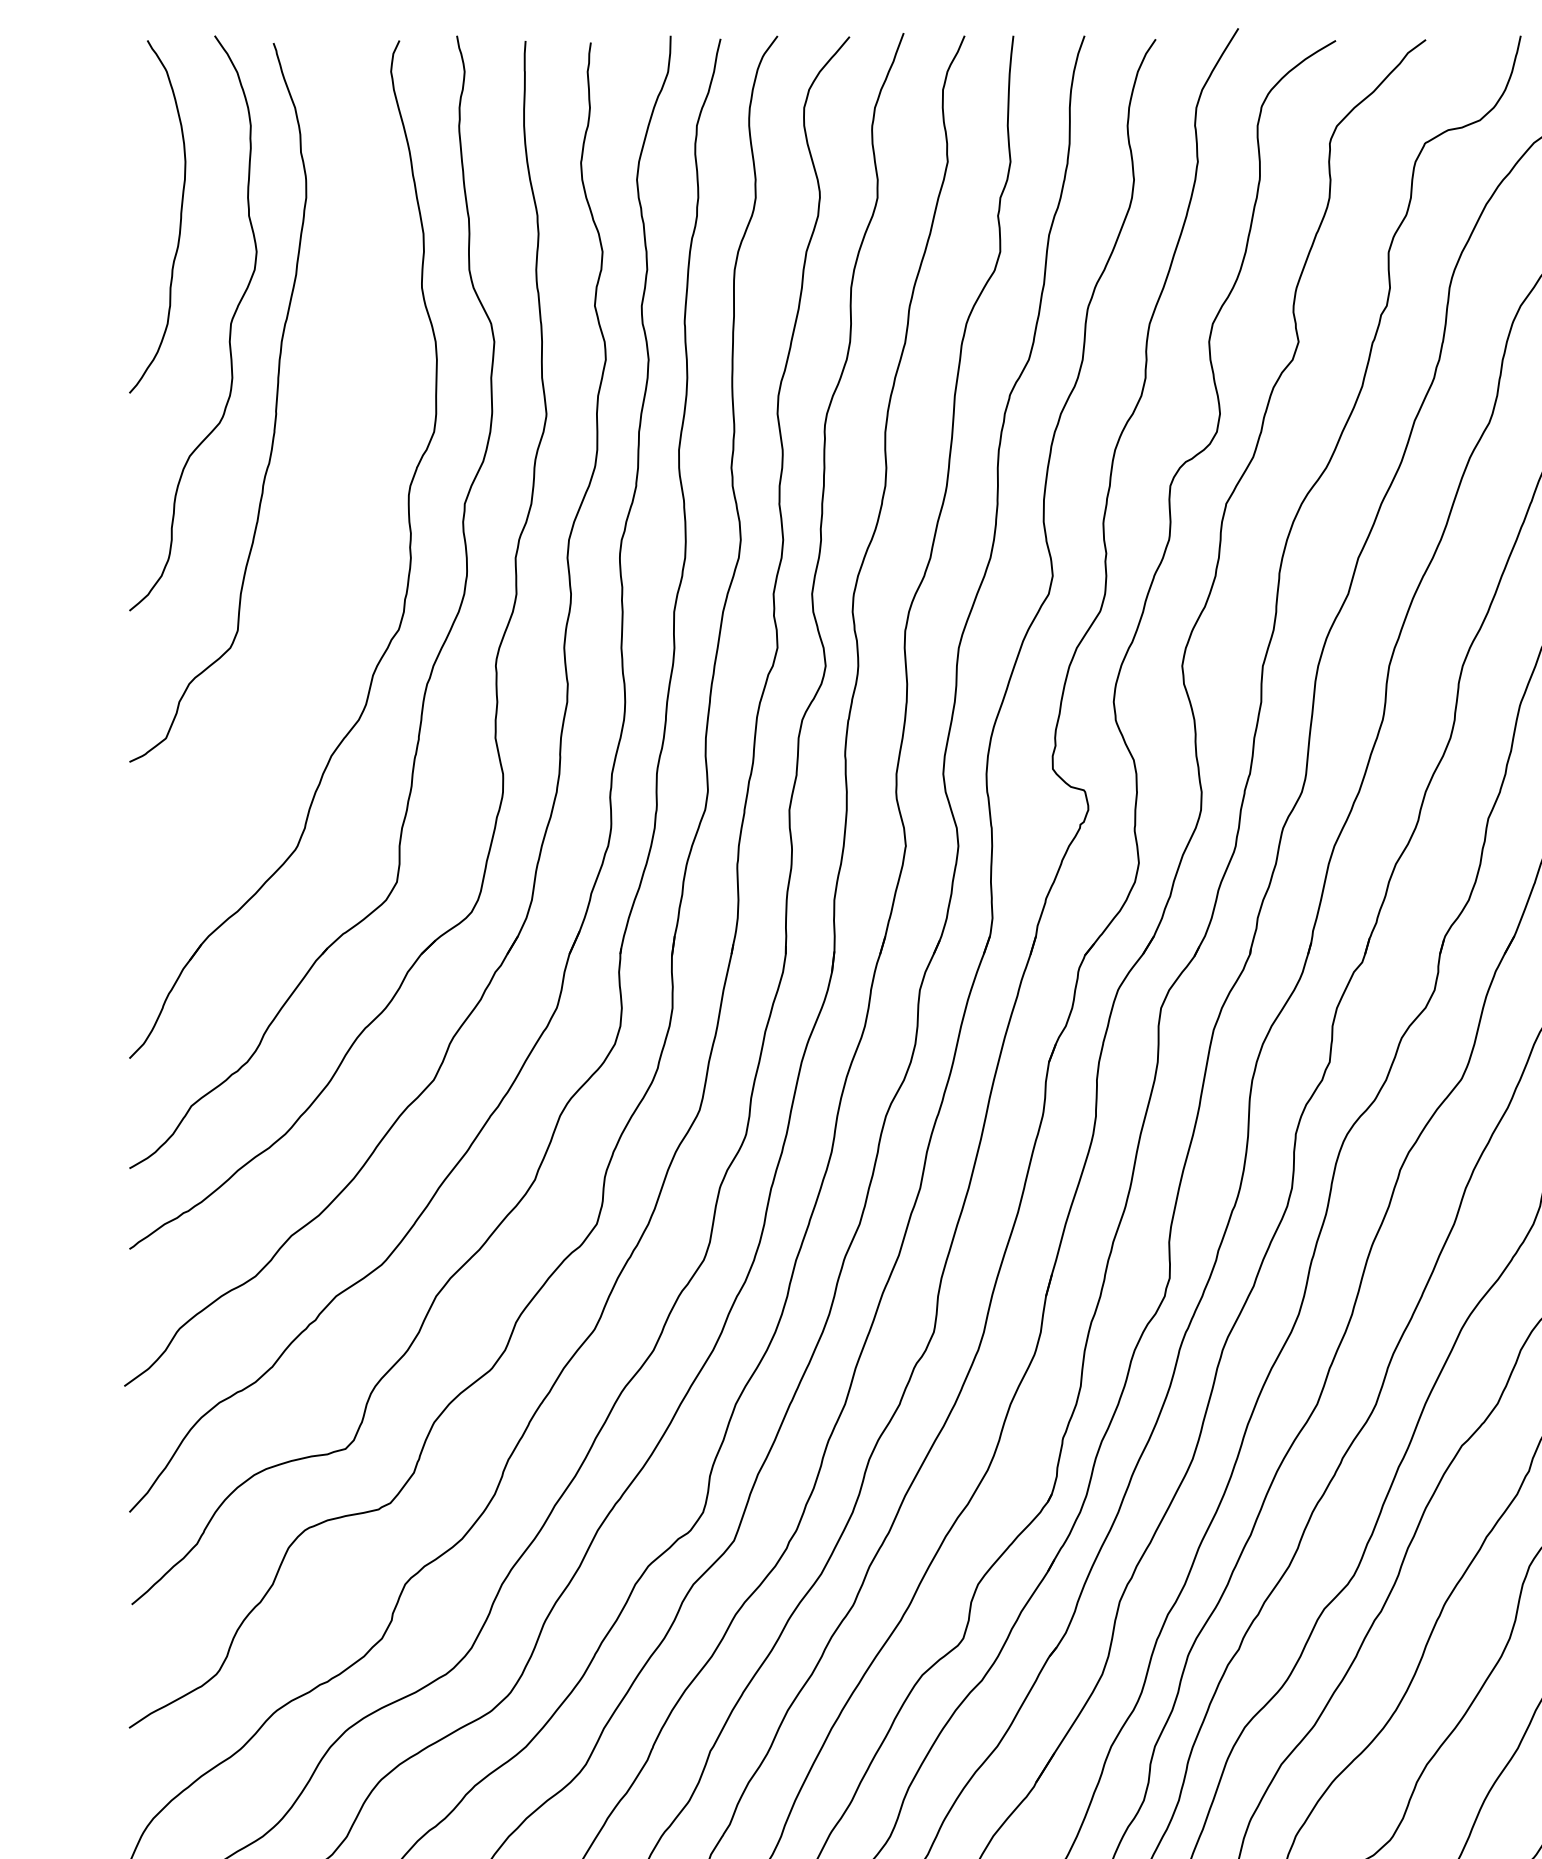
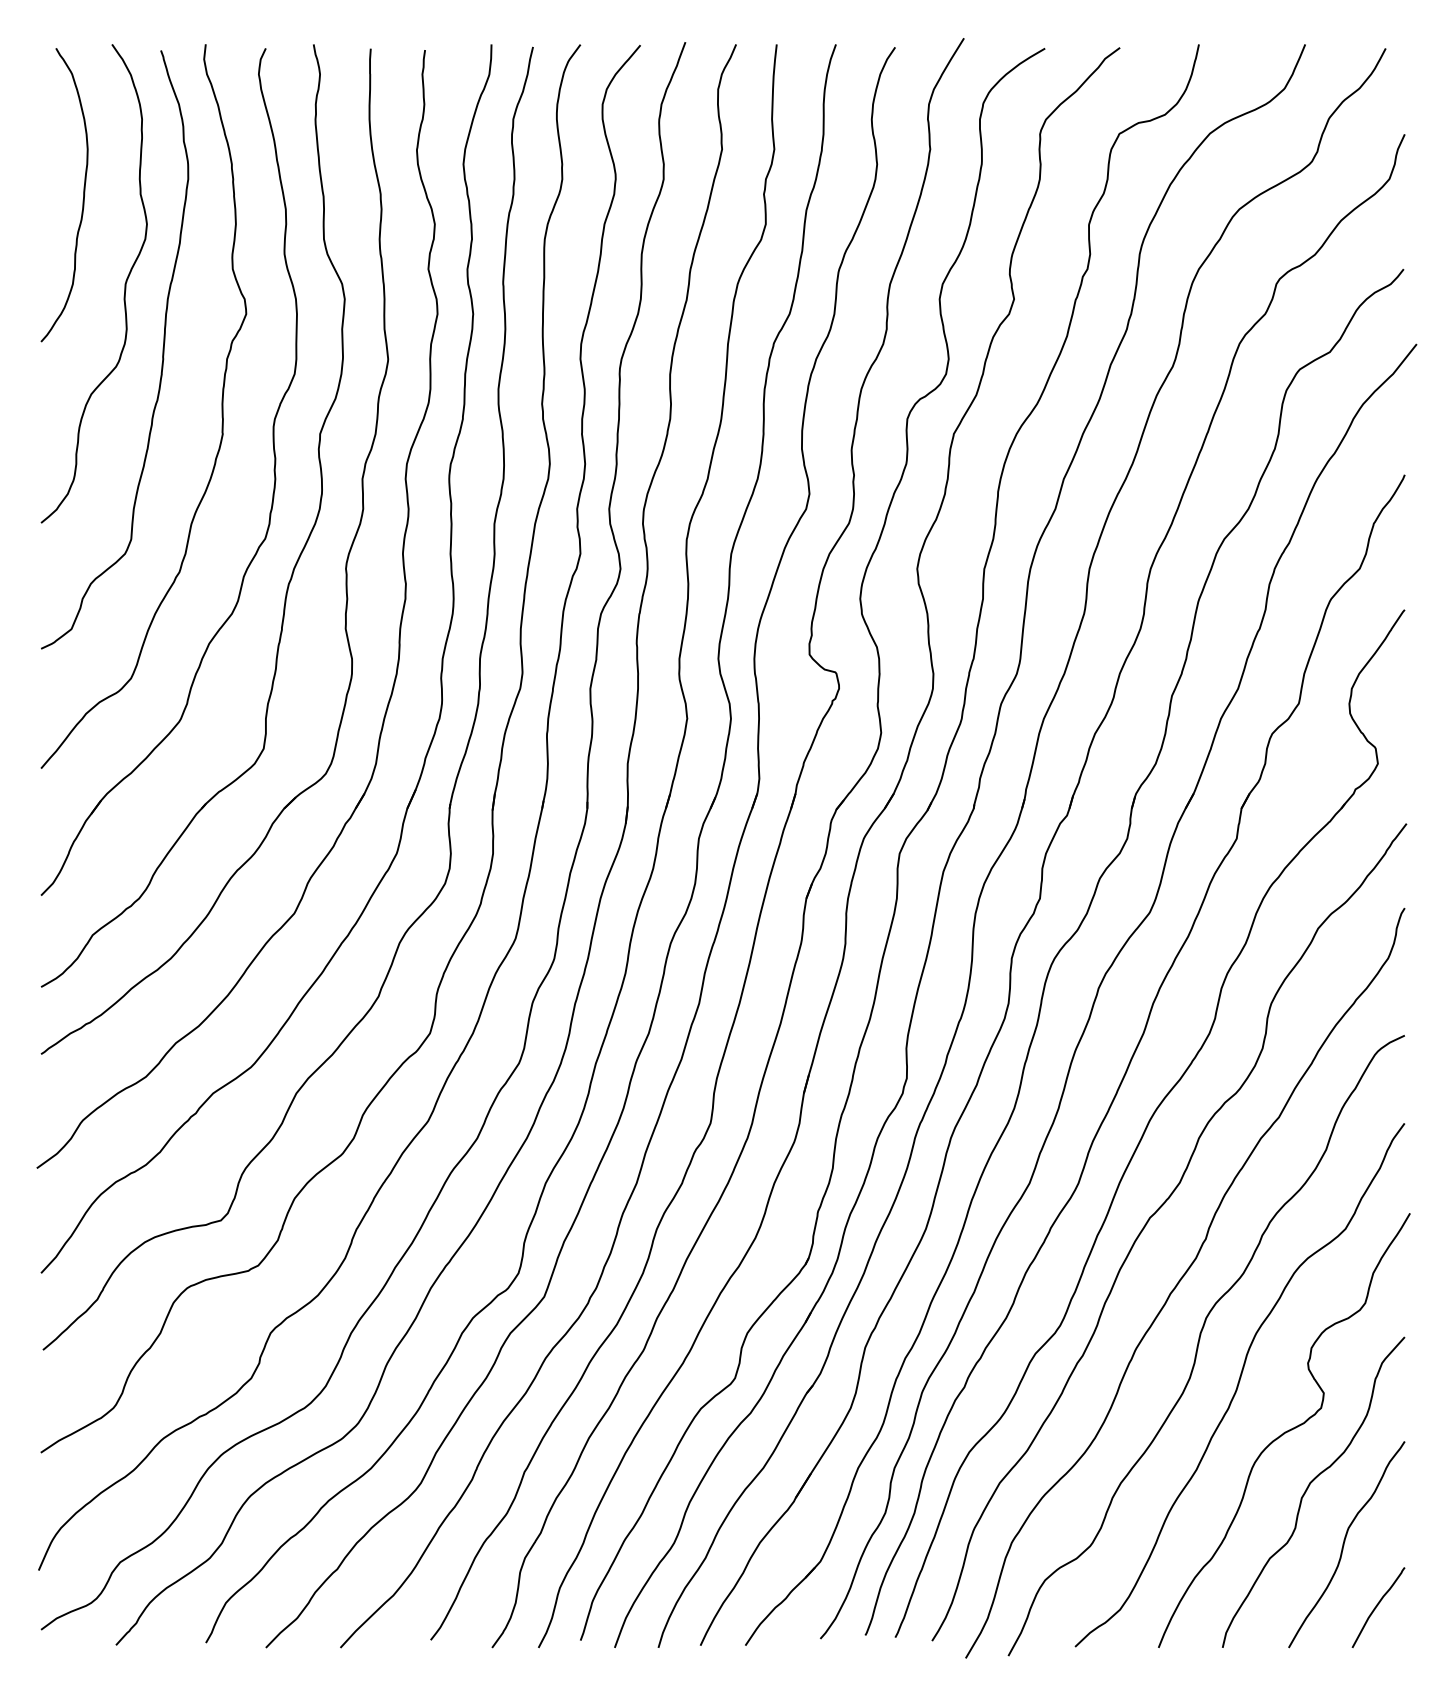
curve: (346, 470) -> (221, 406), added

